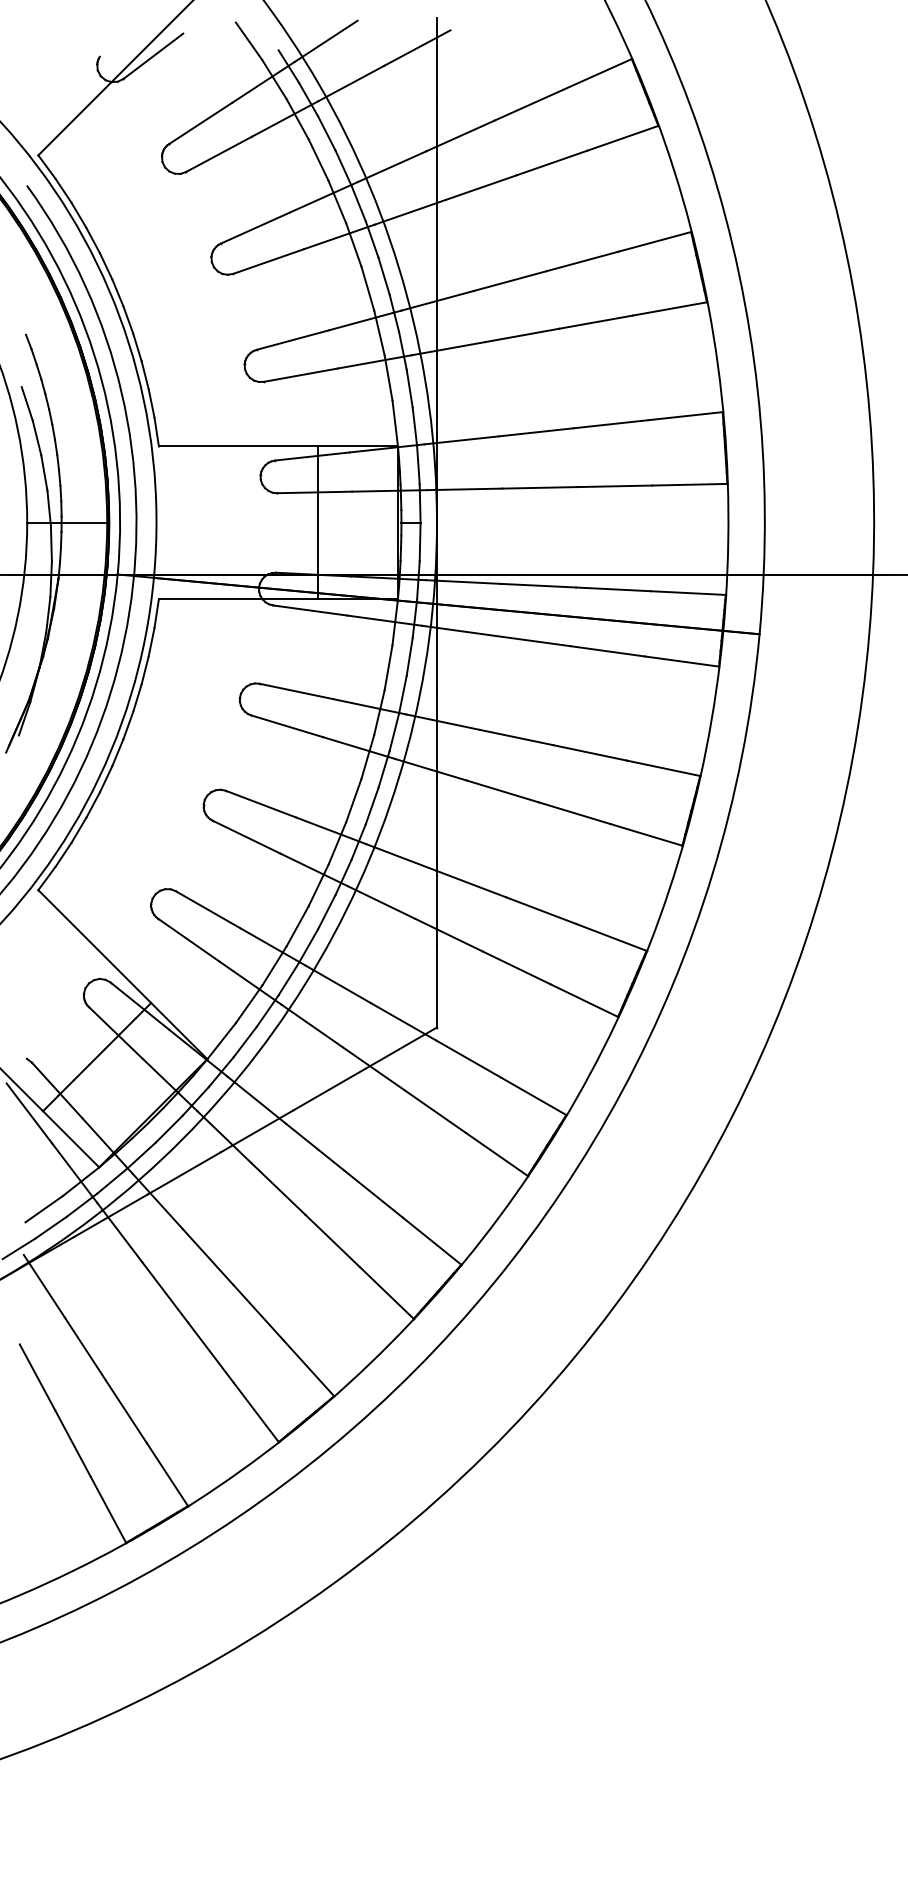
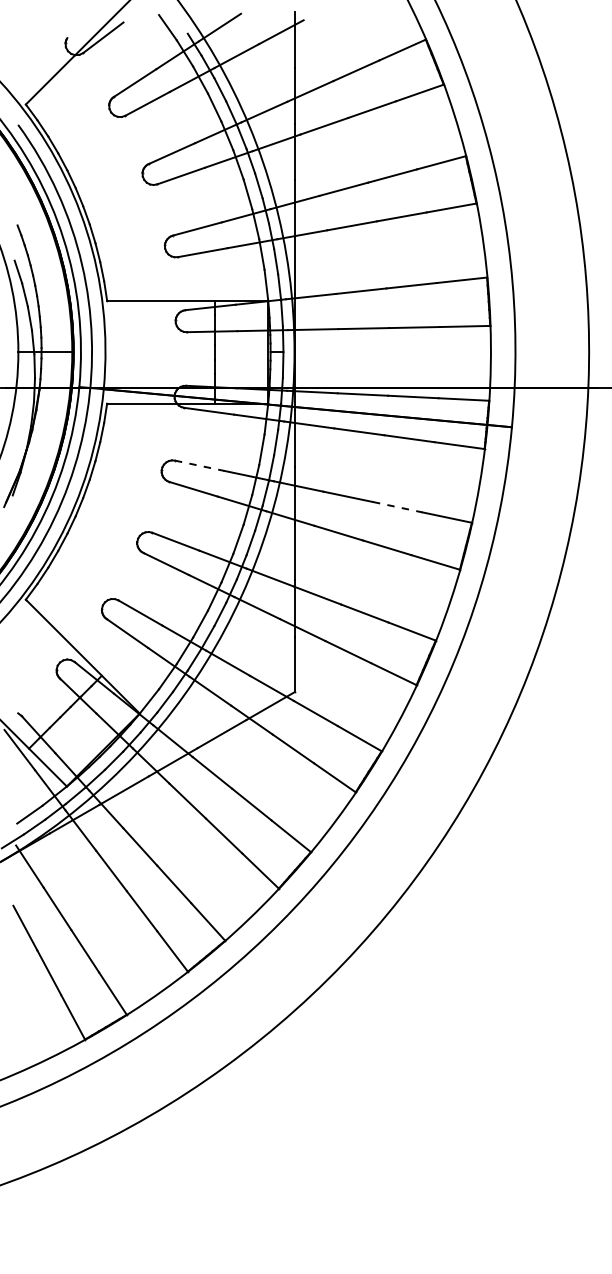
line: (297, 691) -> (200, 465), solid -> dashed
line: (591, 753) -> (398, 507), solid -> dashed

